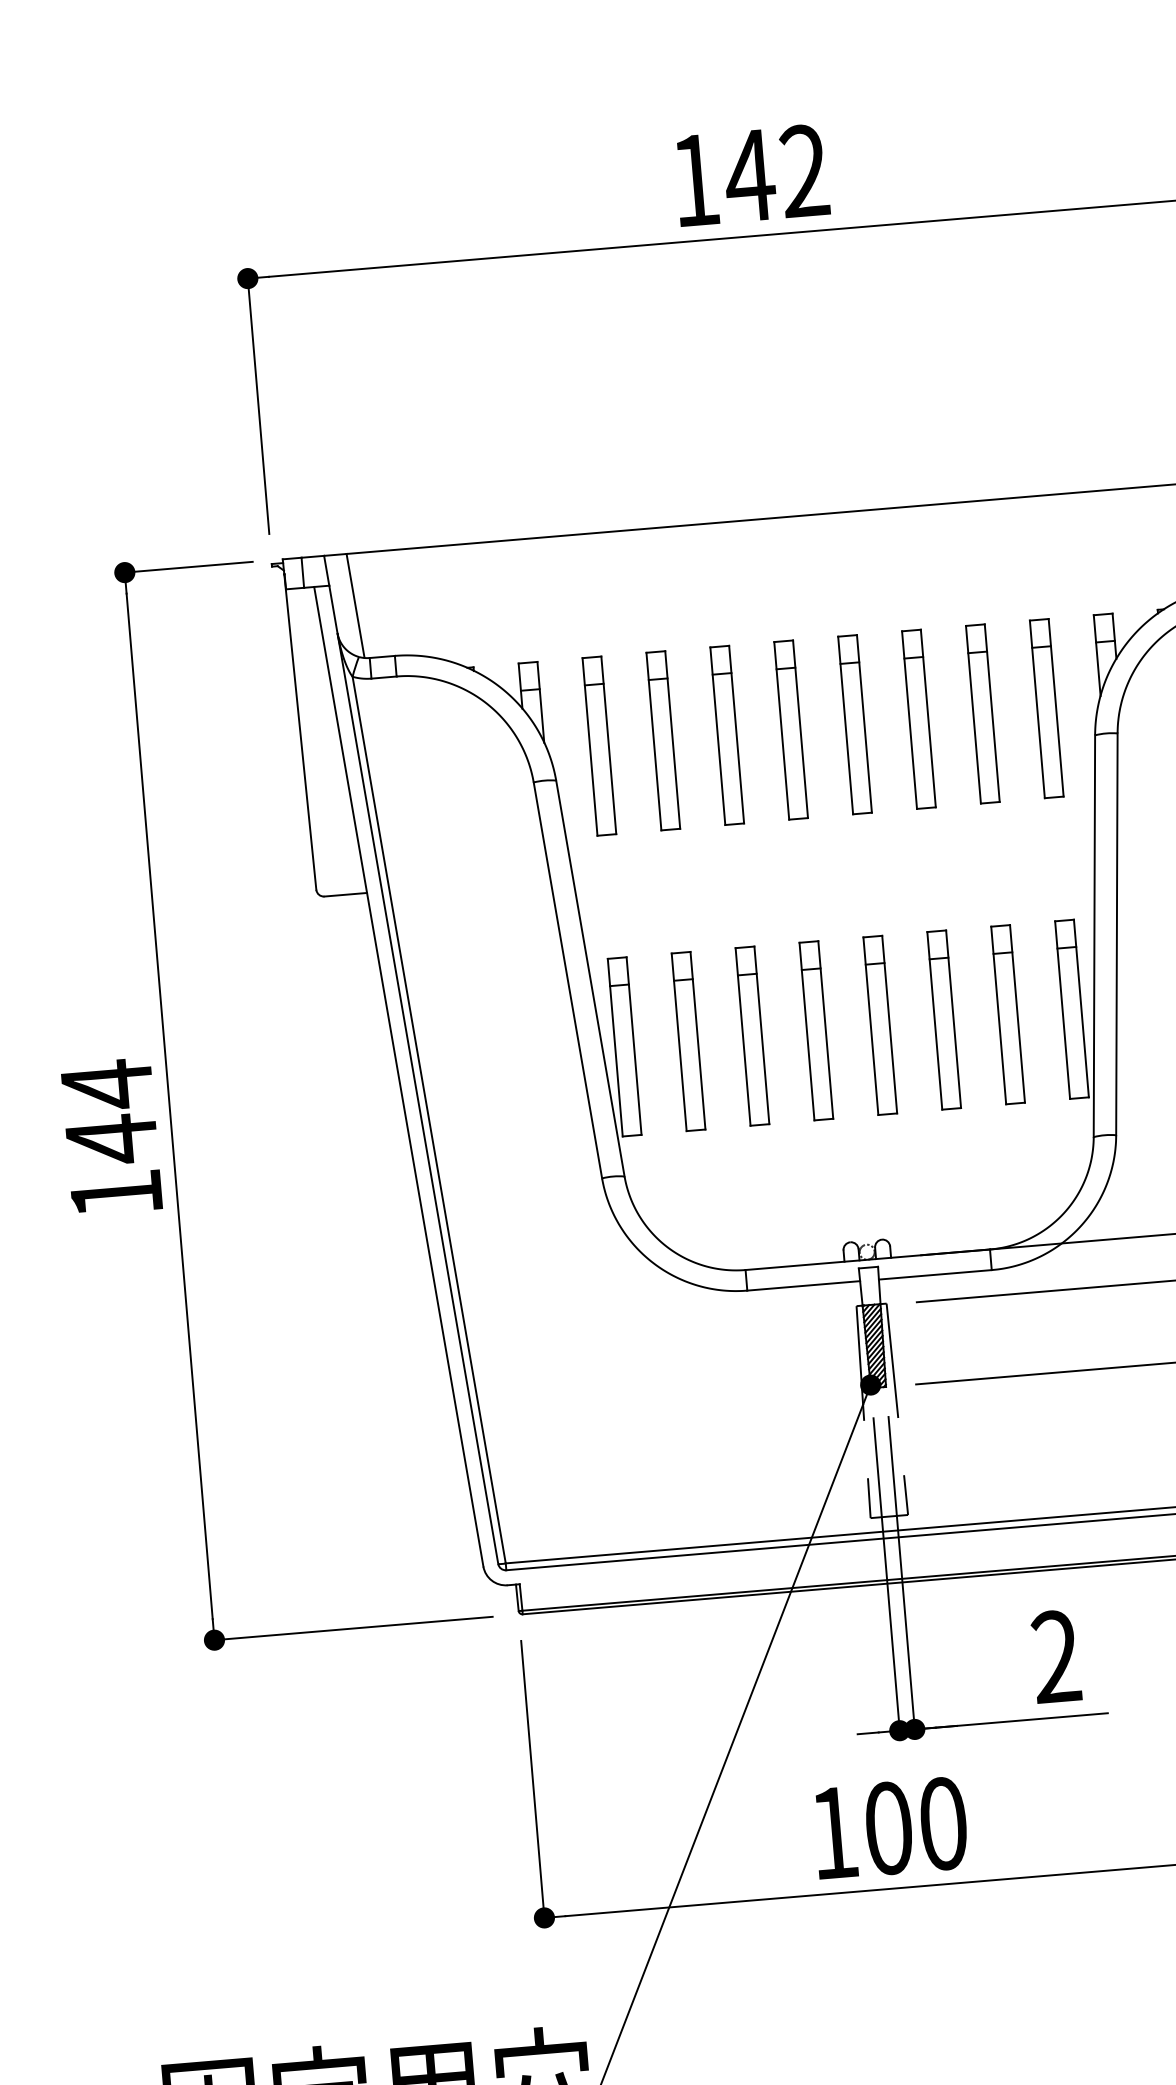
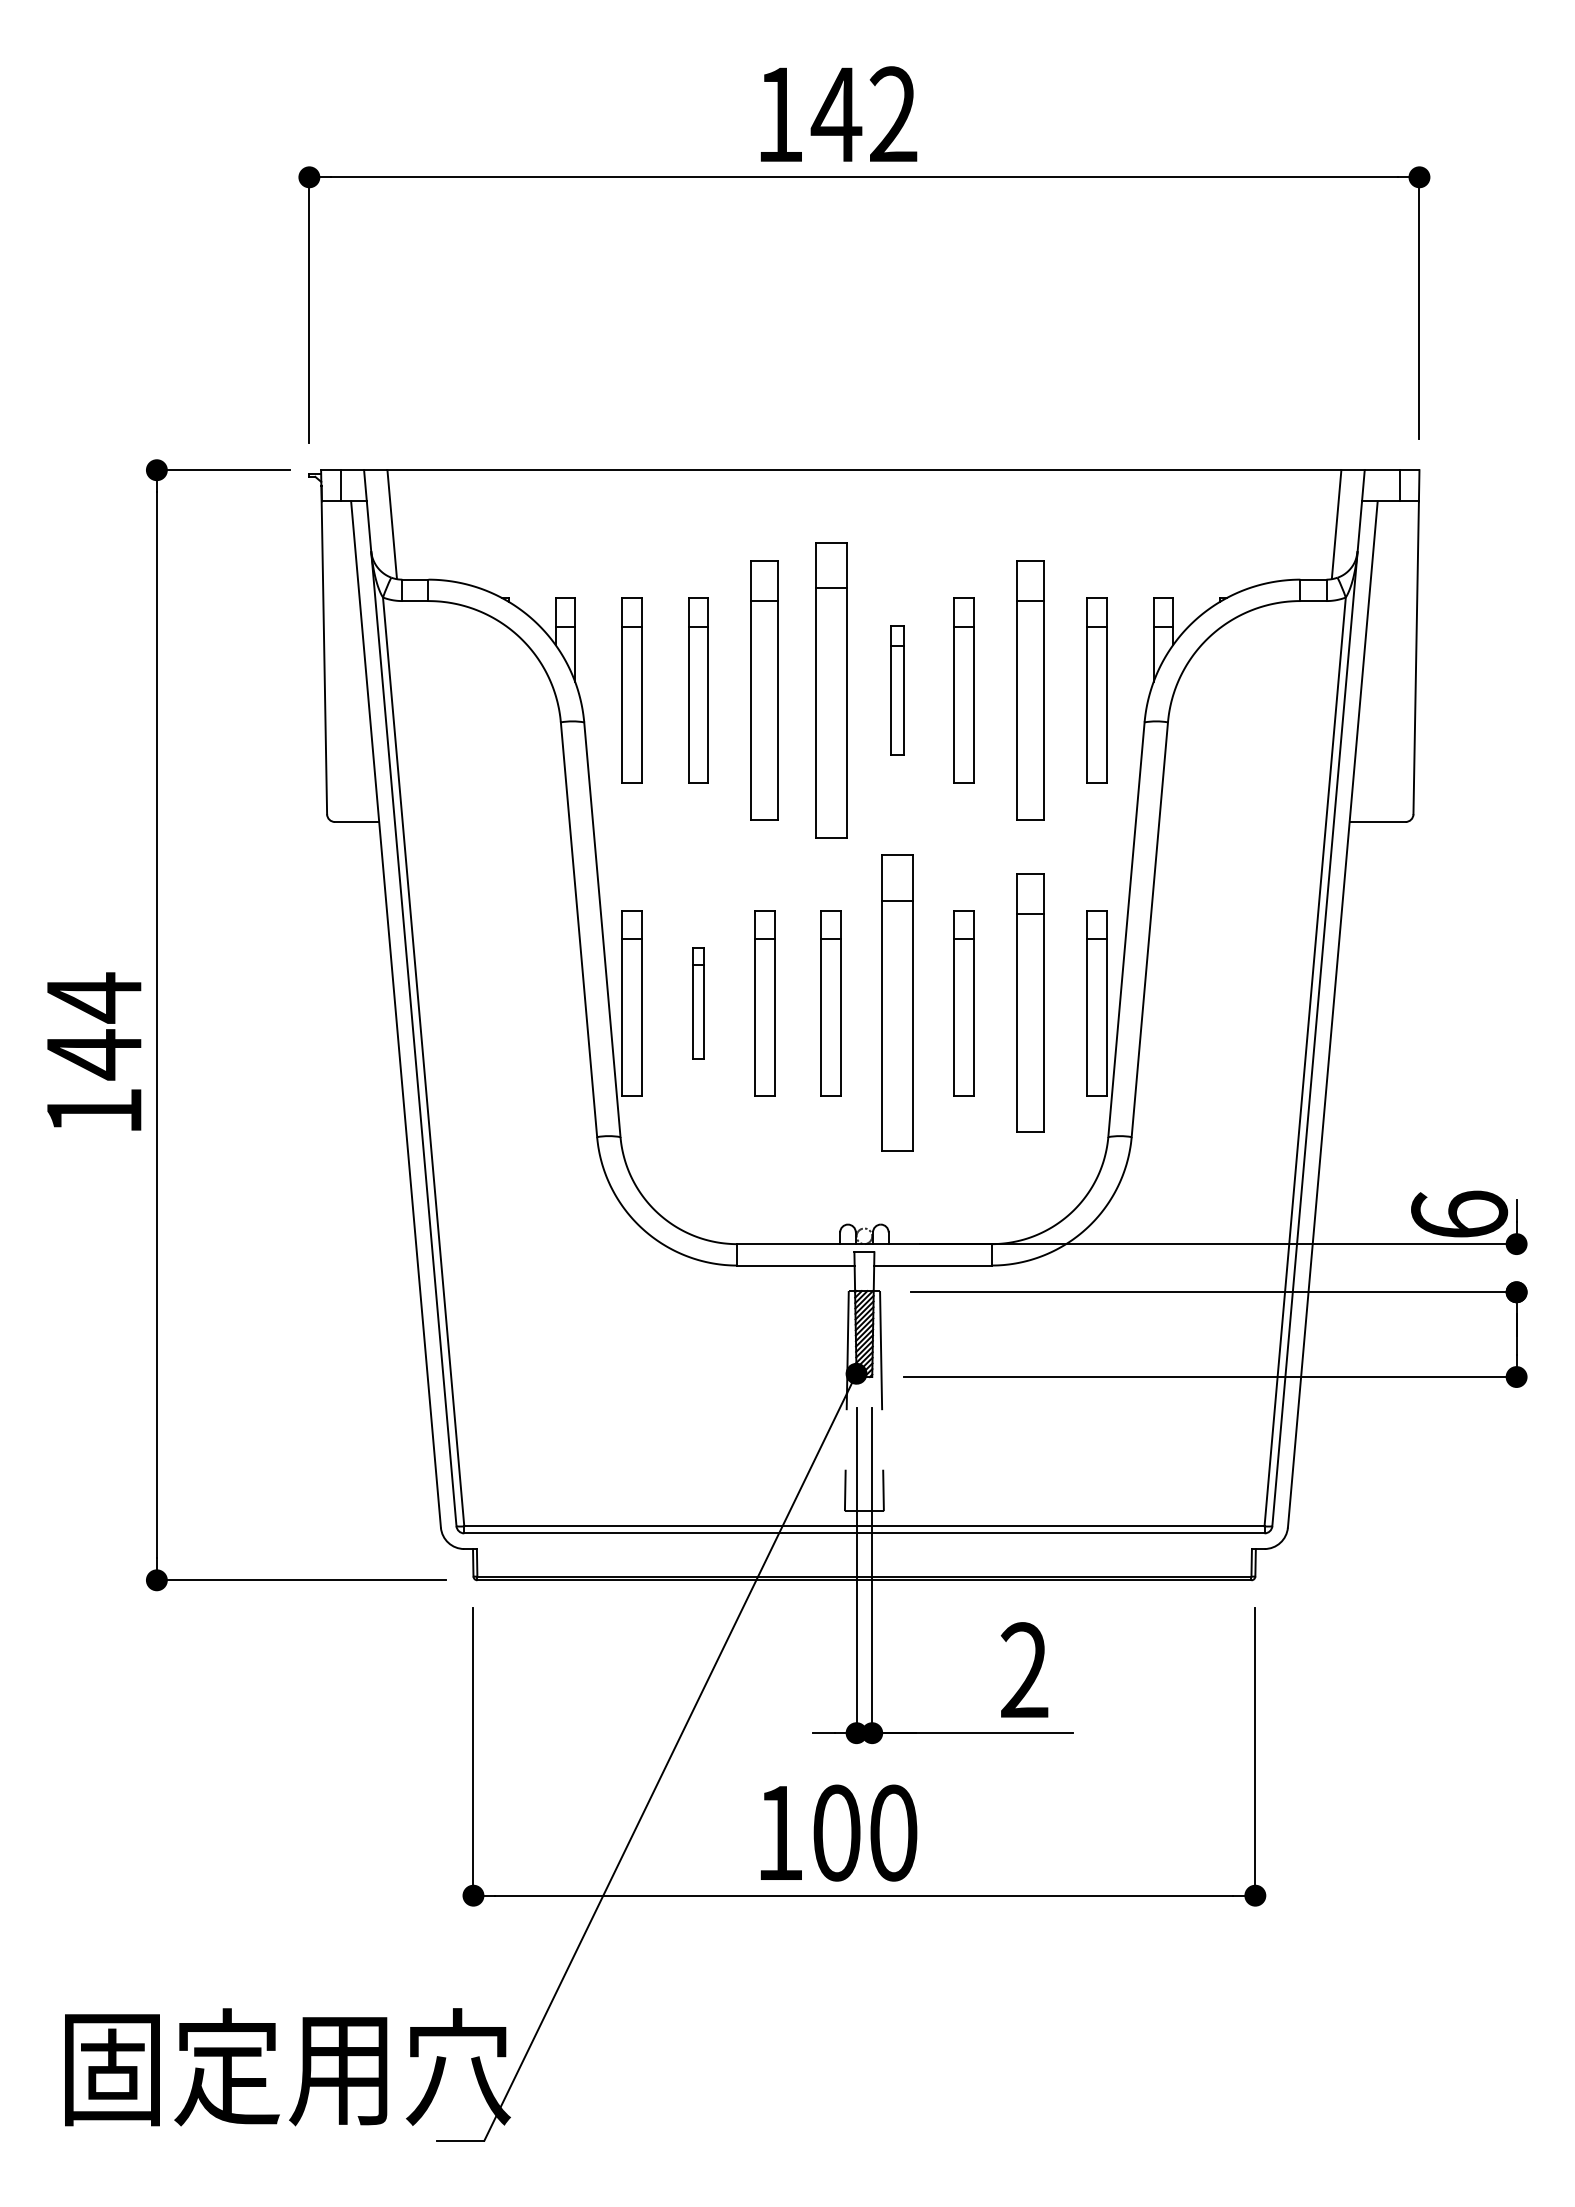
part: (982, 713) -> (1030, 690), size x1.4
part: (854, 724) -> (897, 690), size x0.7
part: (790, 730) -> (830, 690), size x1.6
part: (726, 735) -> (764, 690), size x1.4
part: (1008, 1014) -> (1030, 1003), size x1.4
part: (880, 1025) -> (897, 1003), size x1.6
part: (688, 1041) -> (698, 1003), size x0.6

